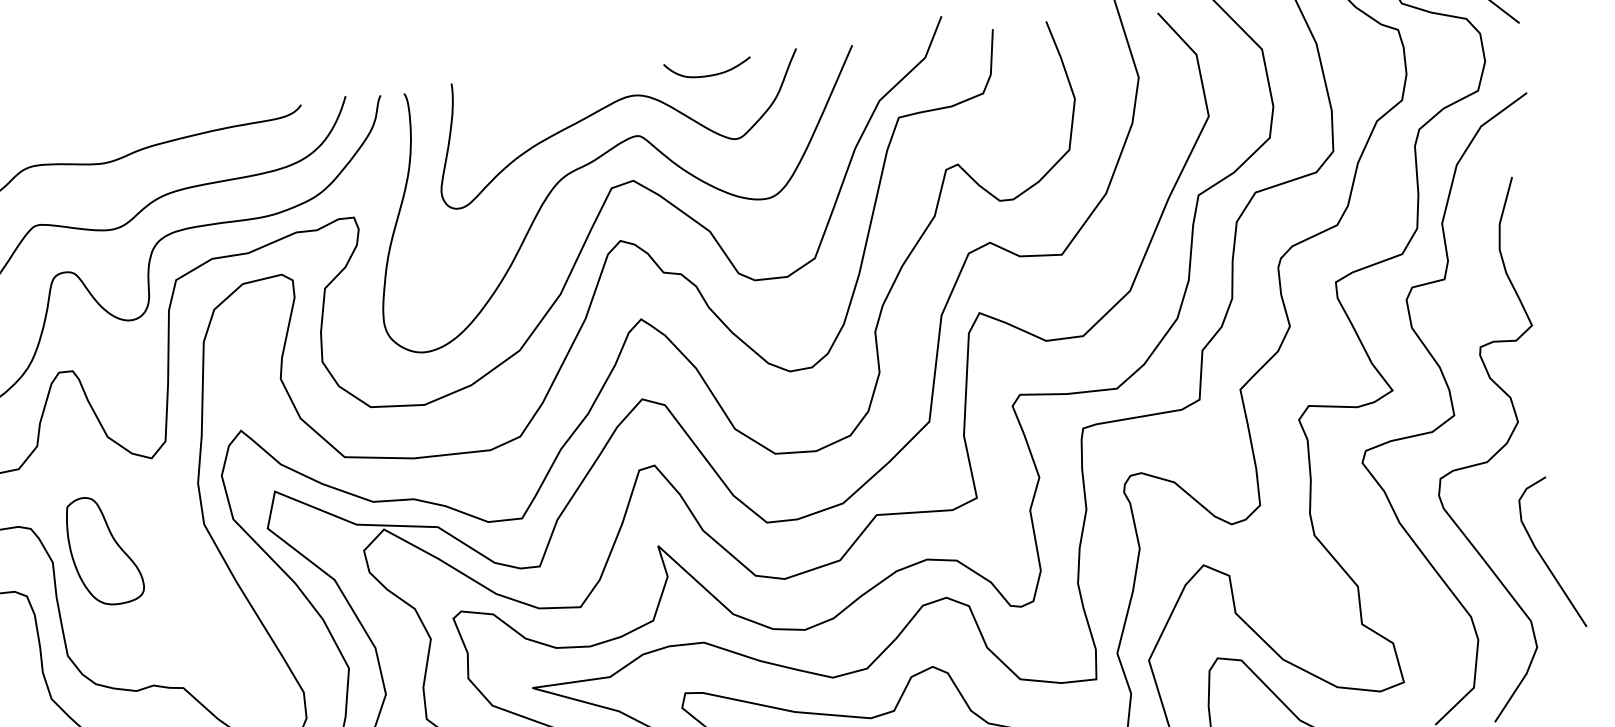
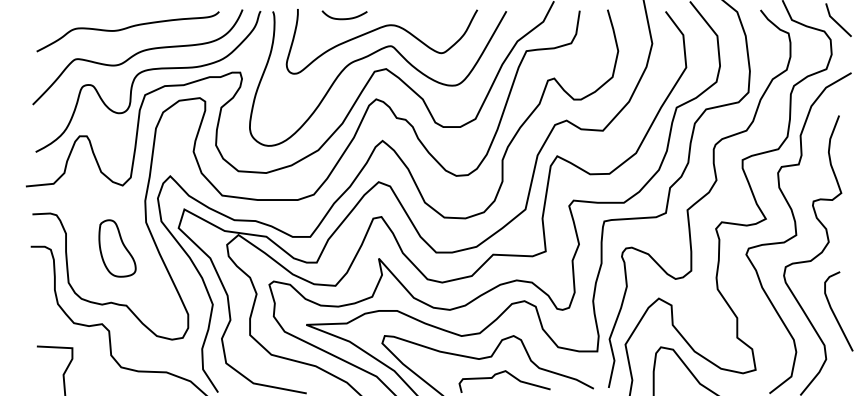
curve: (707, 74) -> (344, 18), moved
part: (104, 550) -> (117, 248), moved

